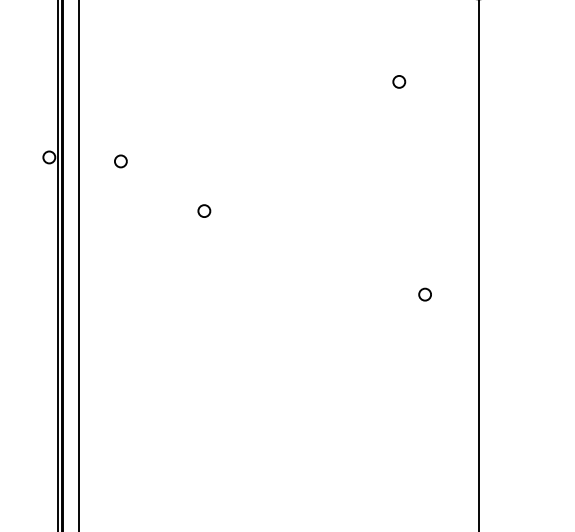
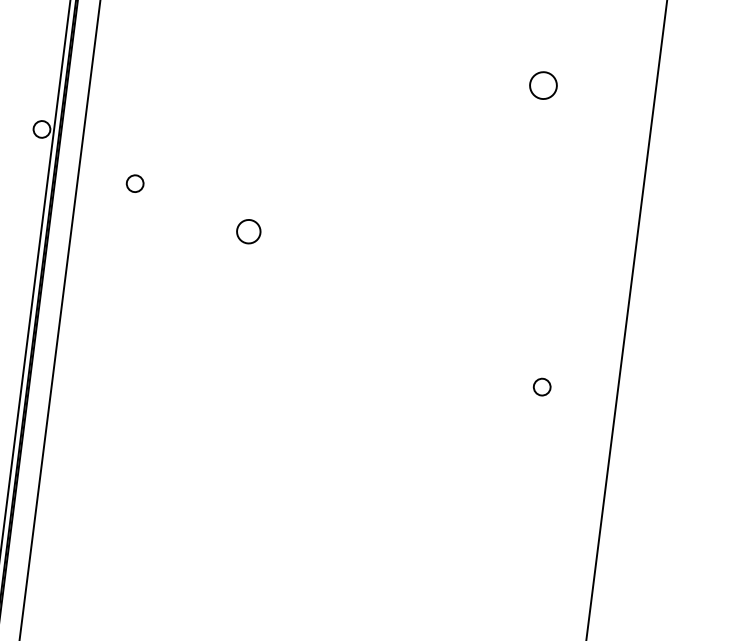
circle: (399, 81) -> (544, 85), size x1.6
circle: (120, 161) -> (134, 183), moved
circle: (204, 210) -> (249, 230), size x1.4

